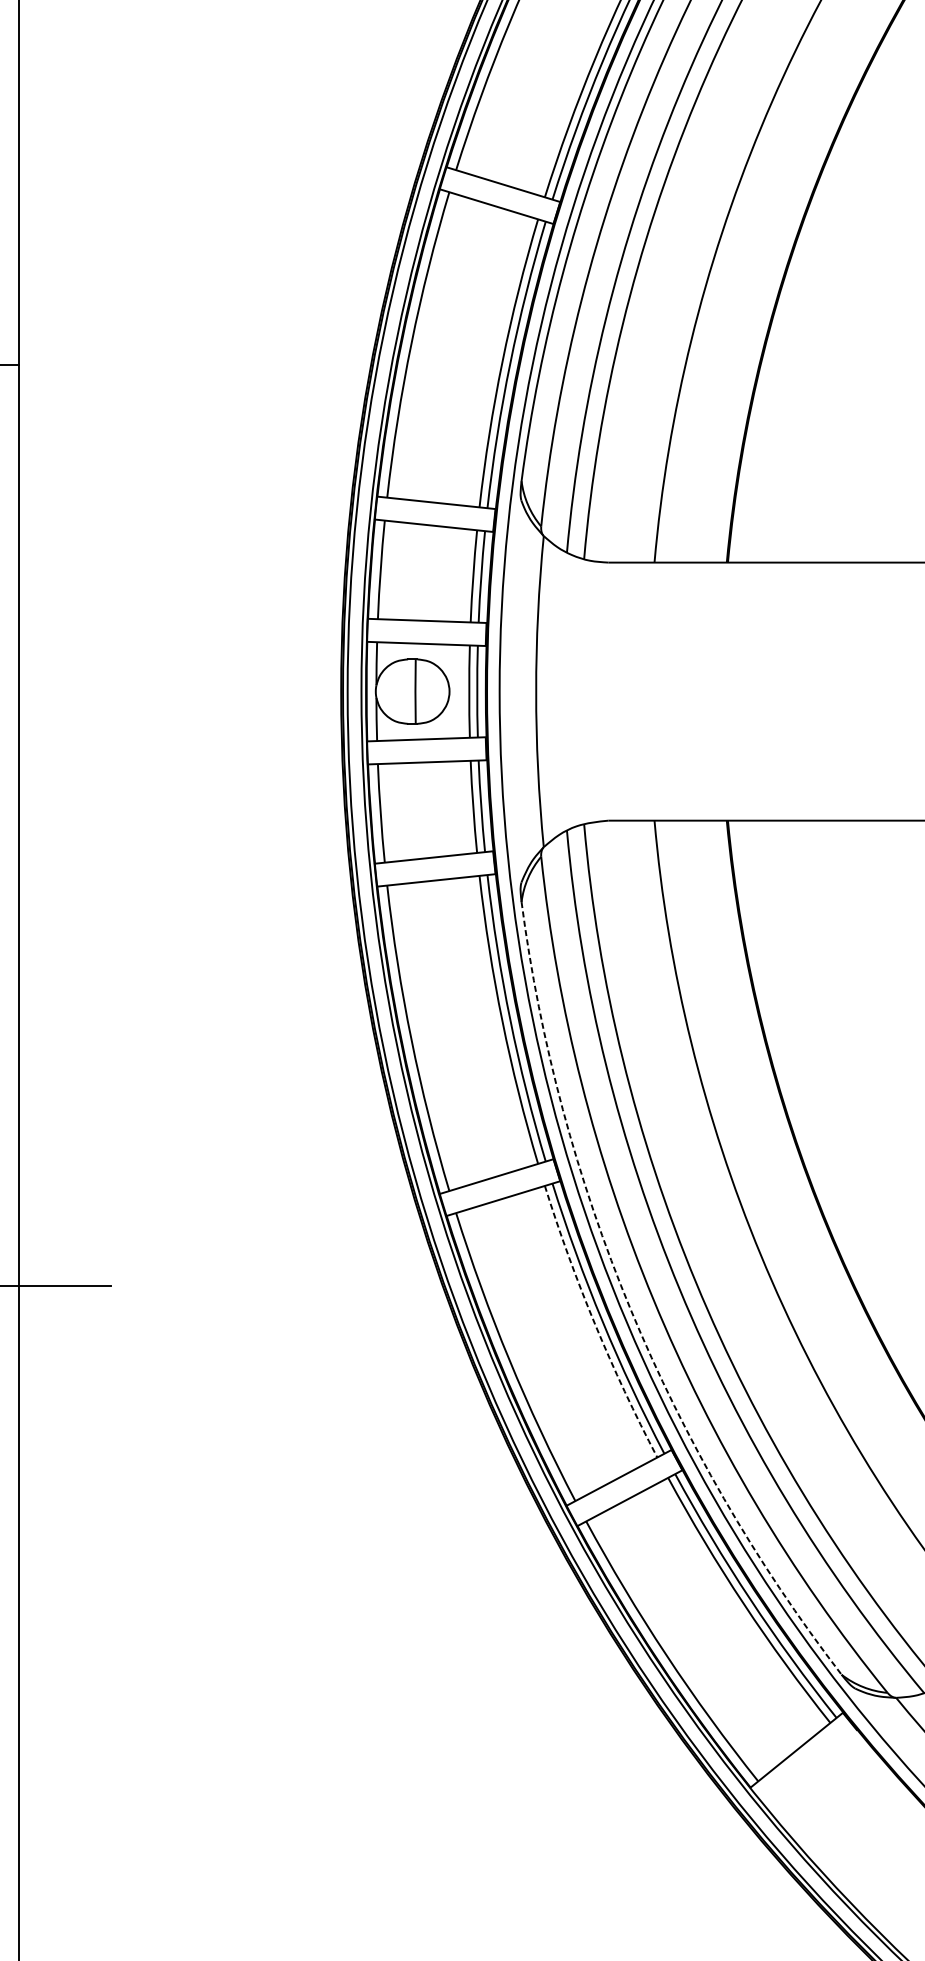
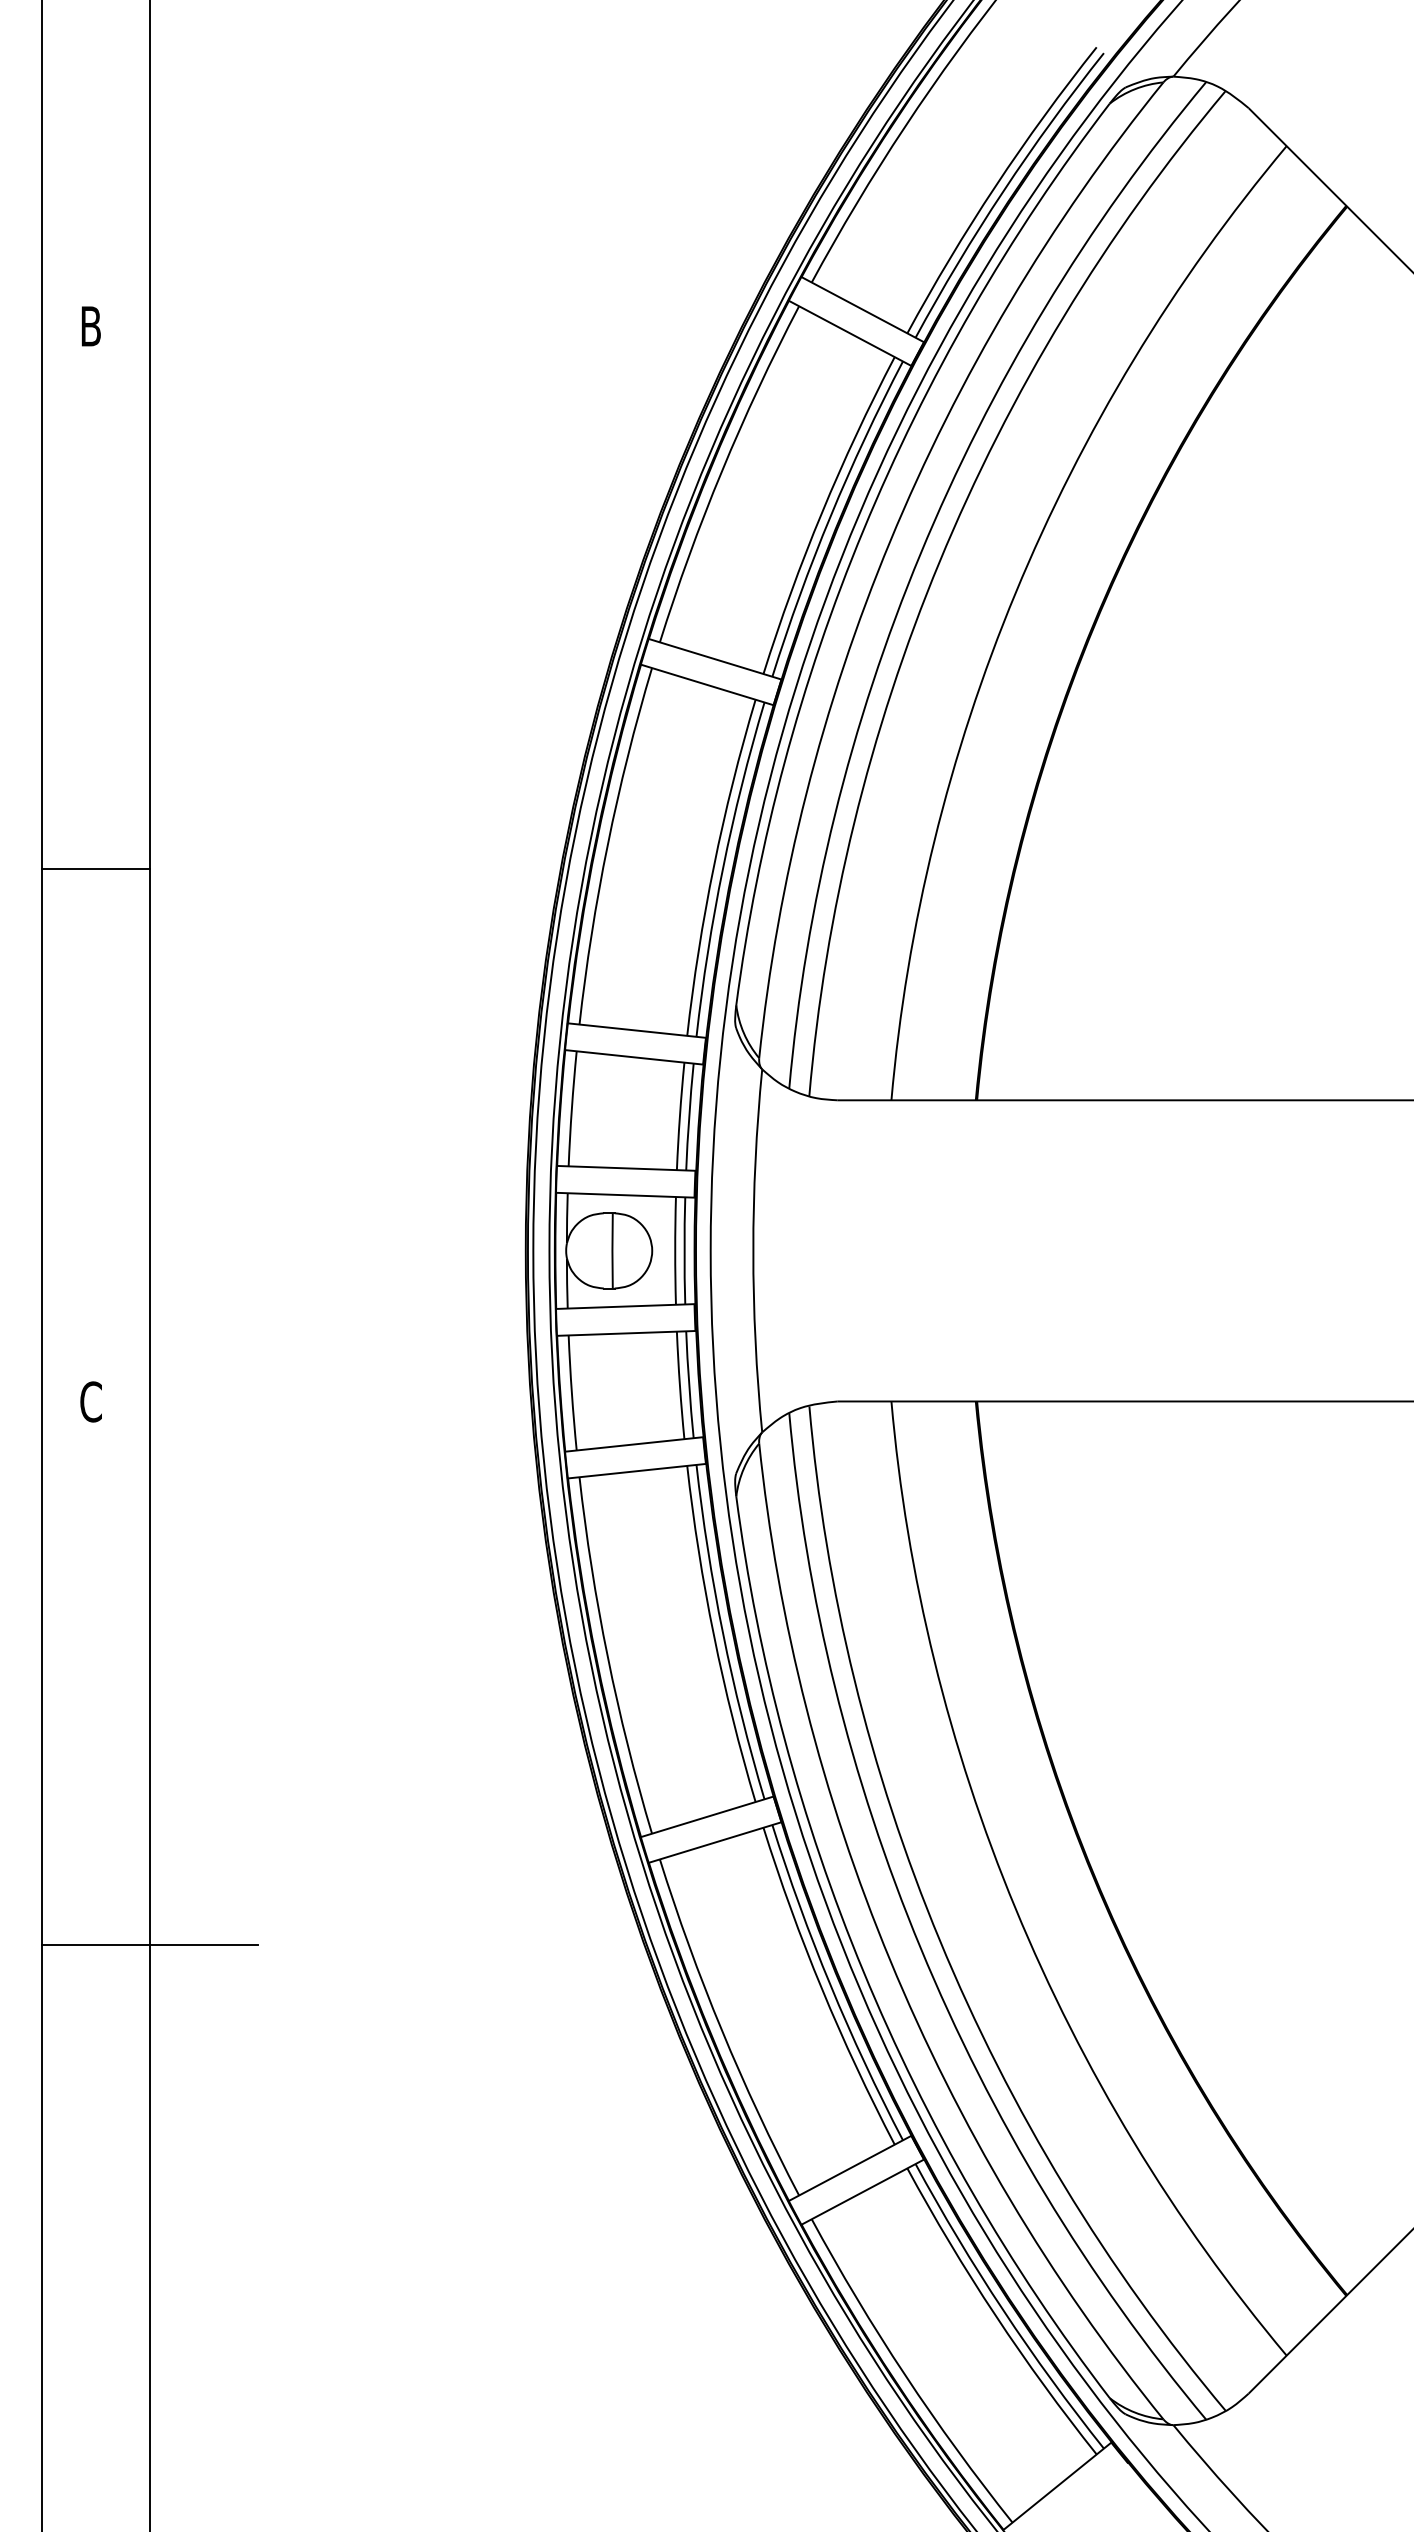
arc: (630, 1309) -> (863, 1971), dashed -> solid
arc: (595, 1324) -> (822, 1989), dashed -> solid

